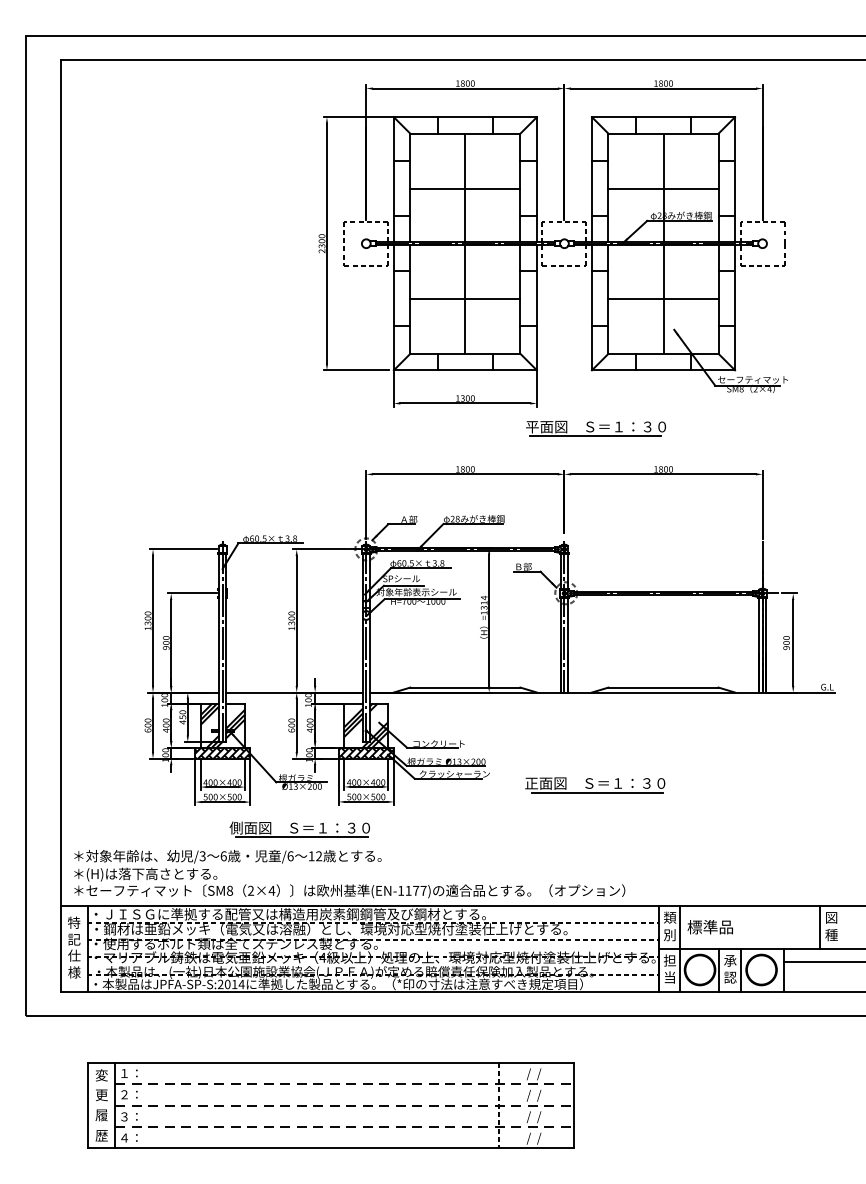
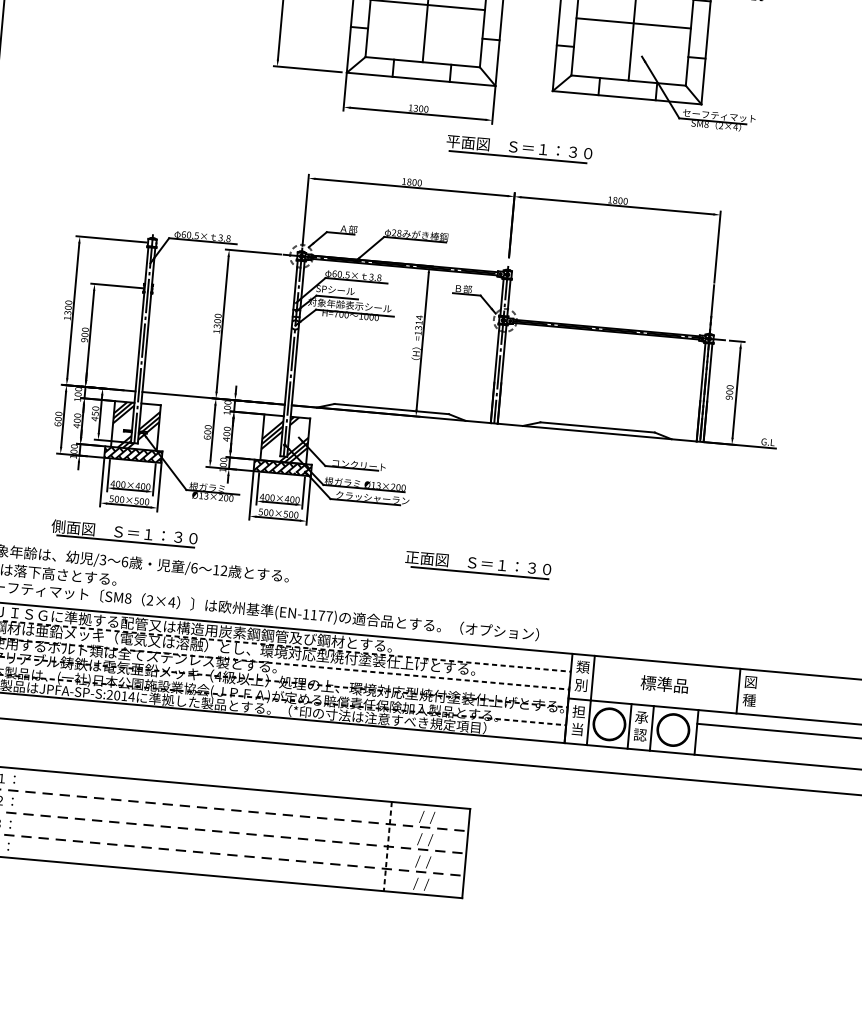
part: (595, 428) -> (518, 149), moved
part: (595, 785) -> (478, 565), moved
part: (299, 829) -> (124, 533), moved
text: (709, 927) -> (663, 684), moved

